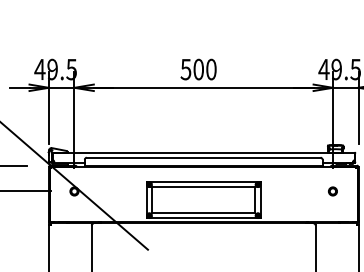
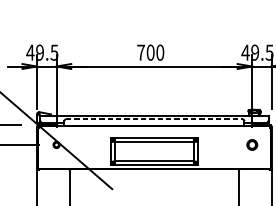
text: (185, 69) -> (140, 52), 500 -> 700
line: (203, 157) -> (154, 119), solid -> dashed
part: (332, 191) -> (251, 145), size x1.6

